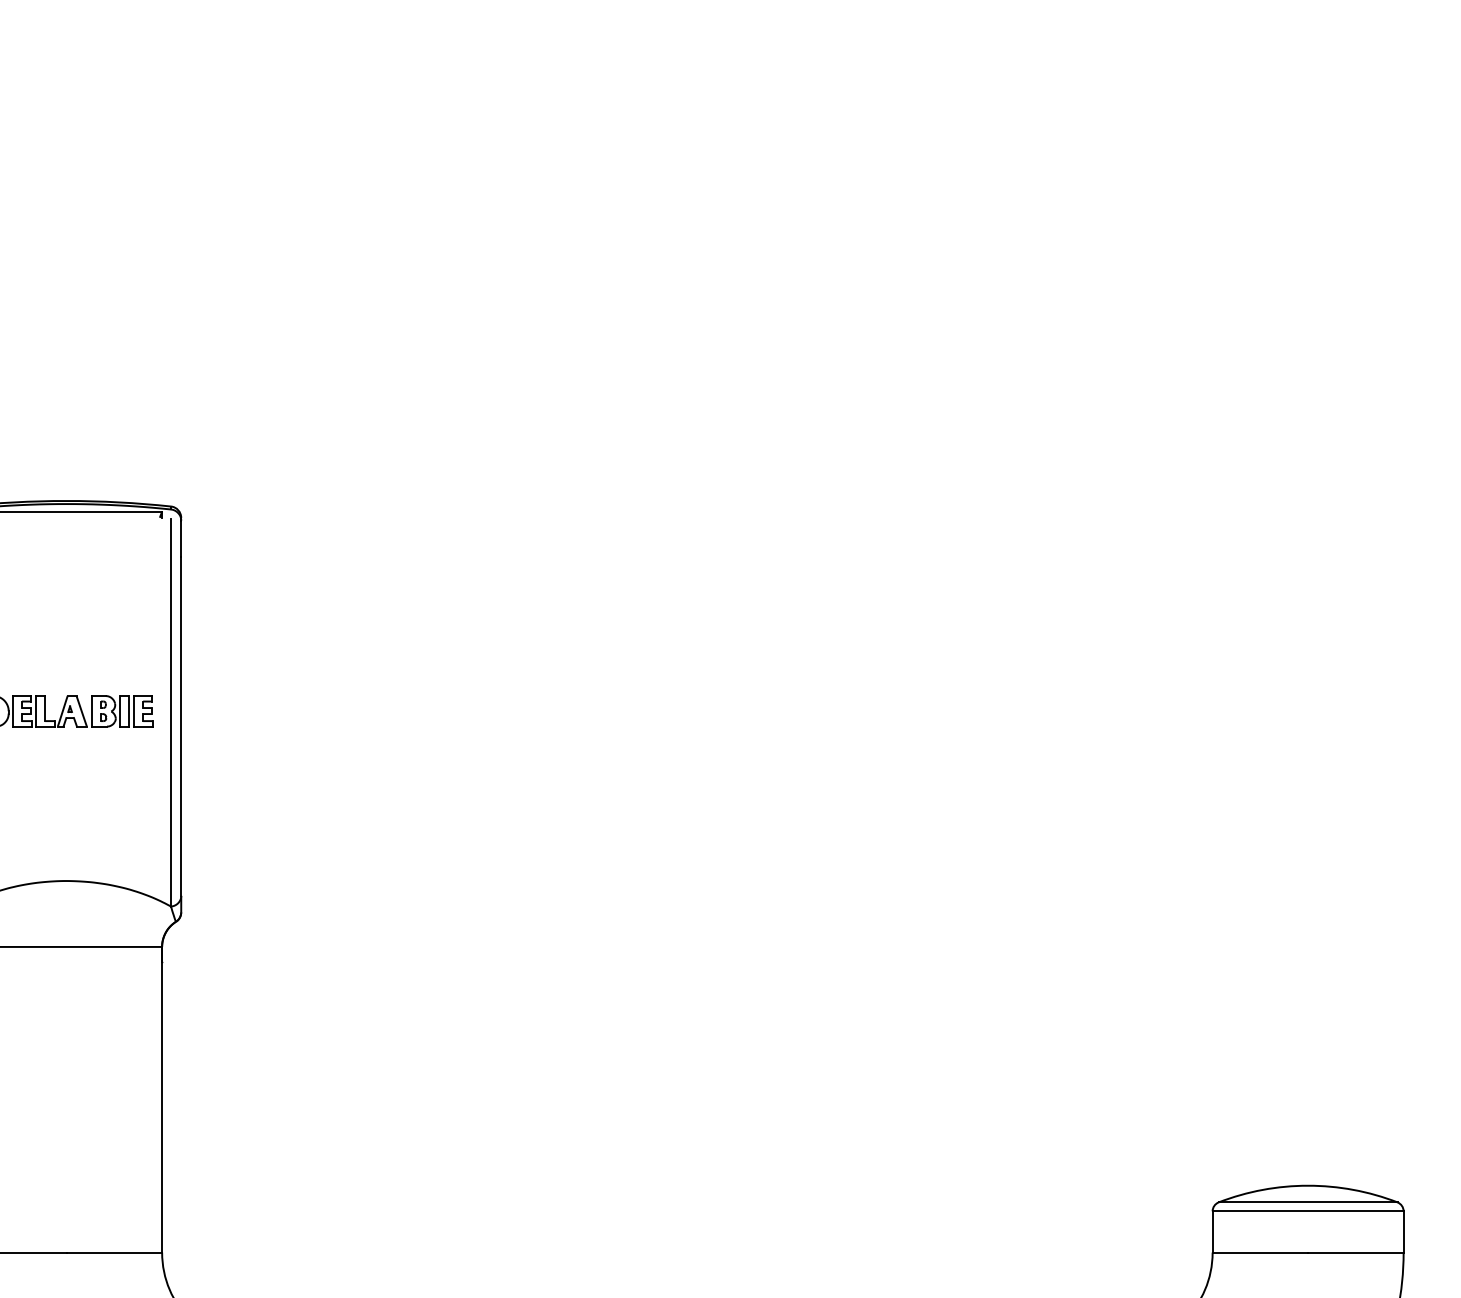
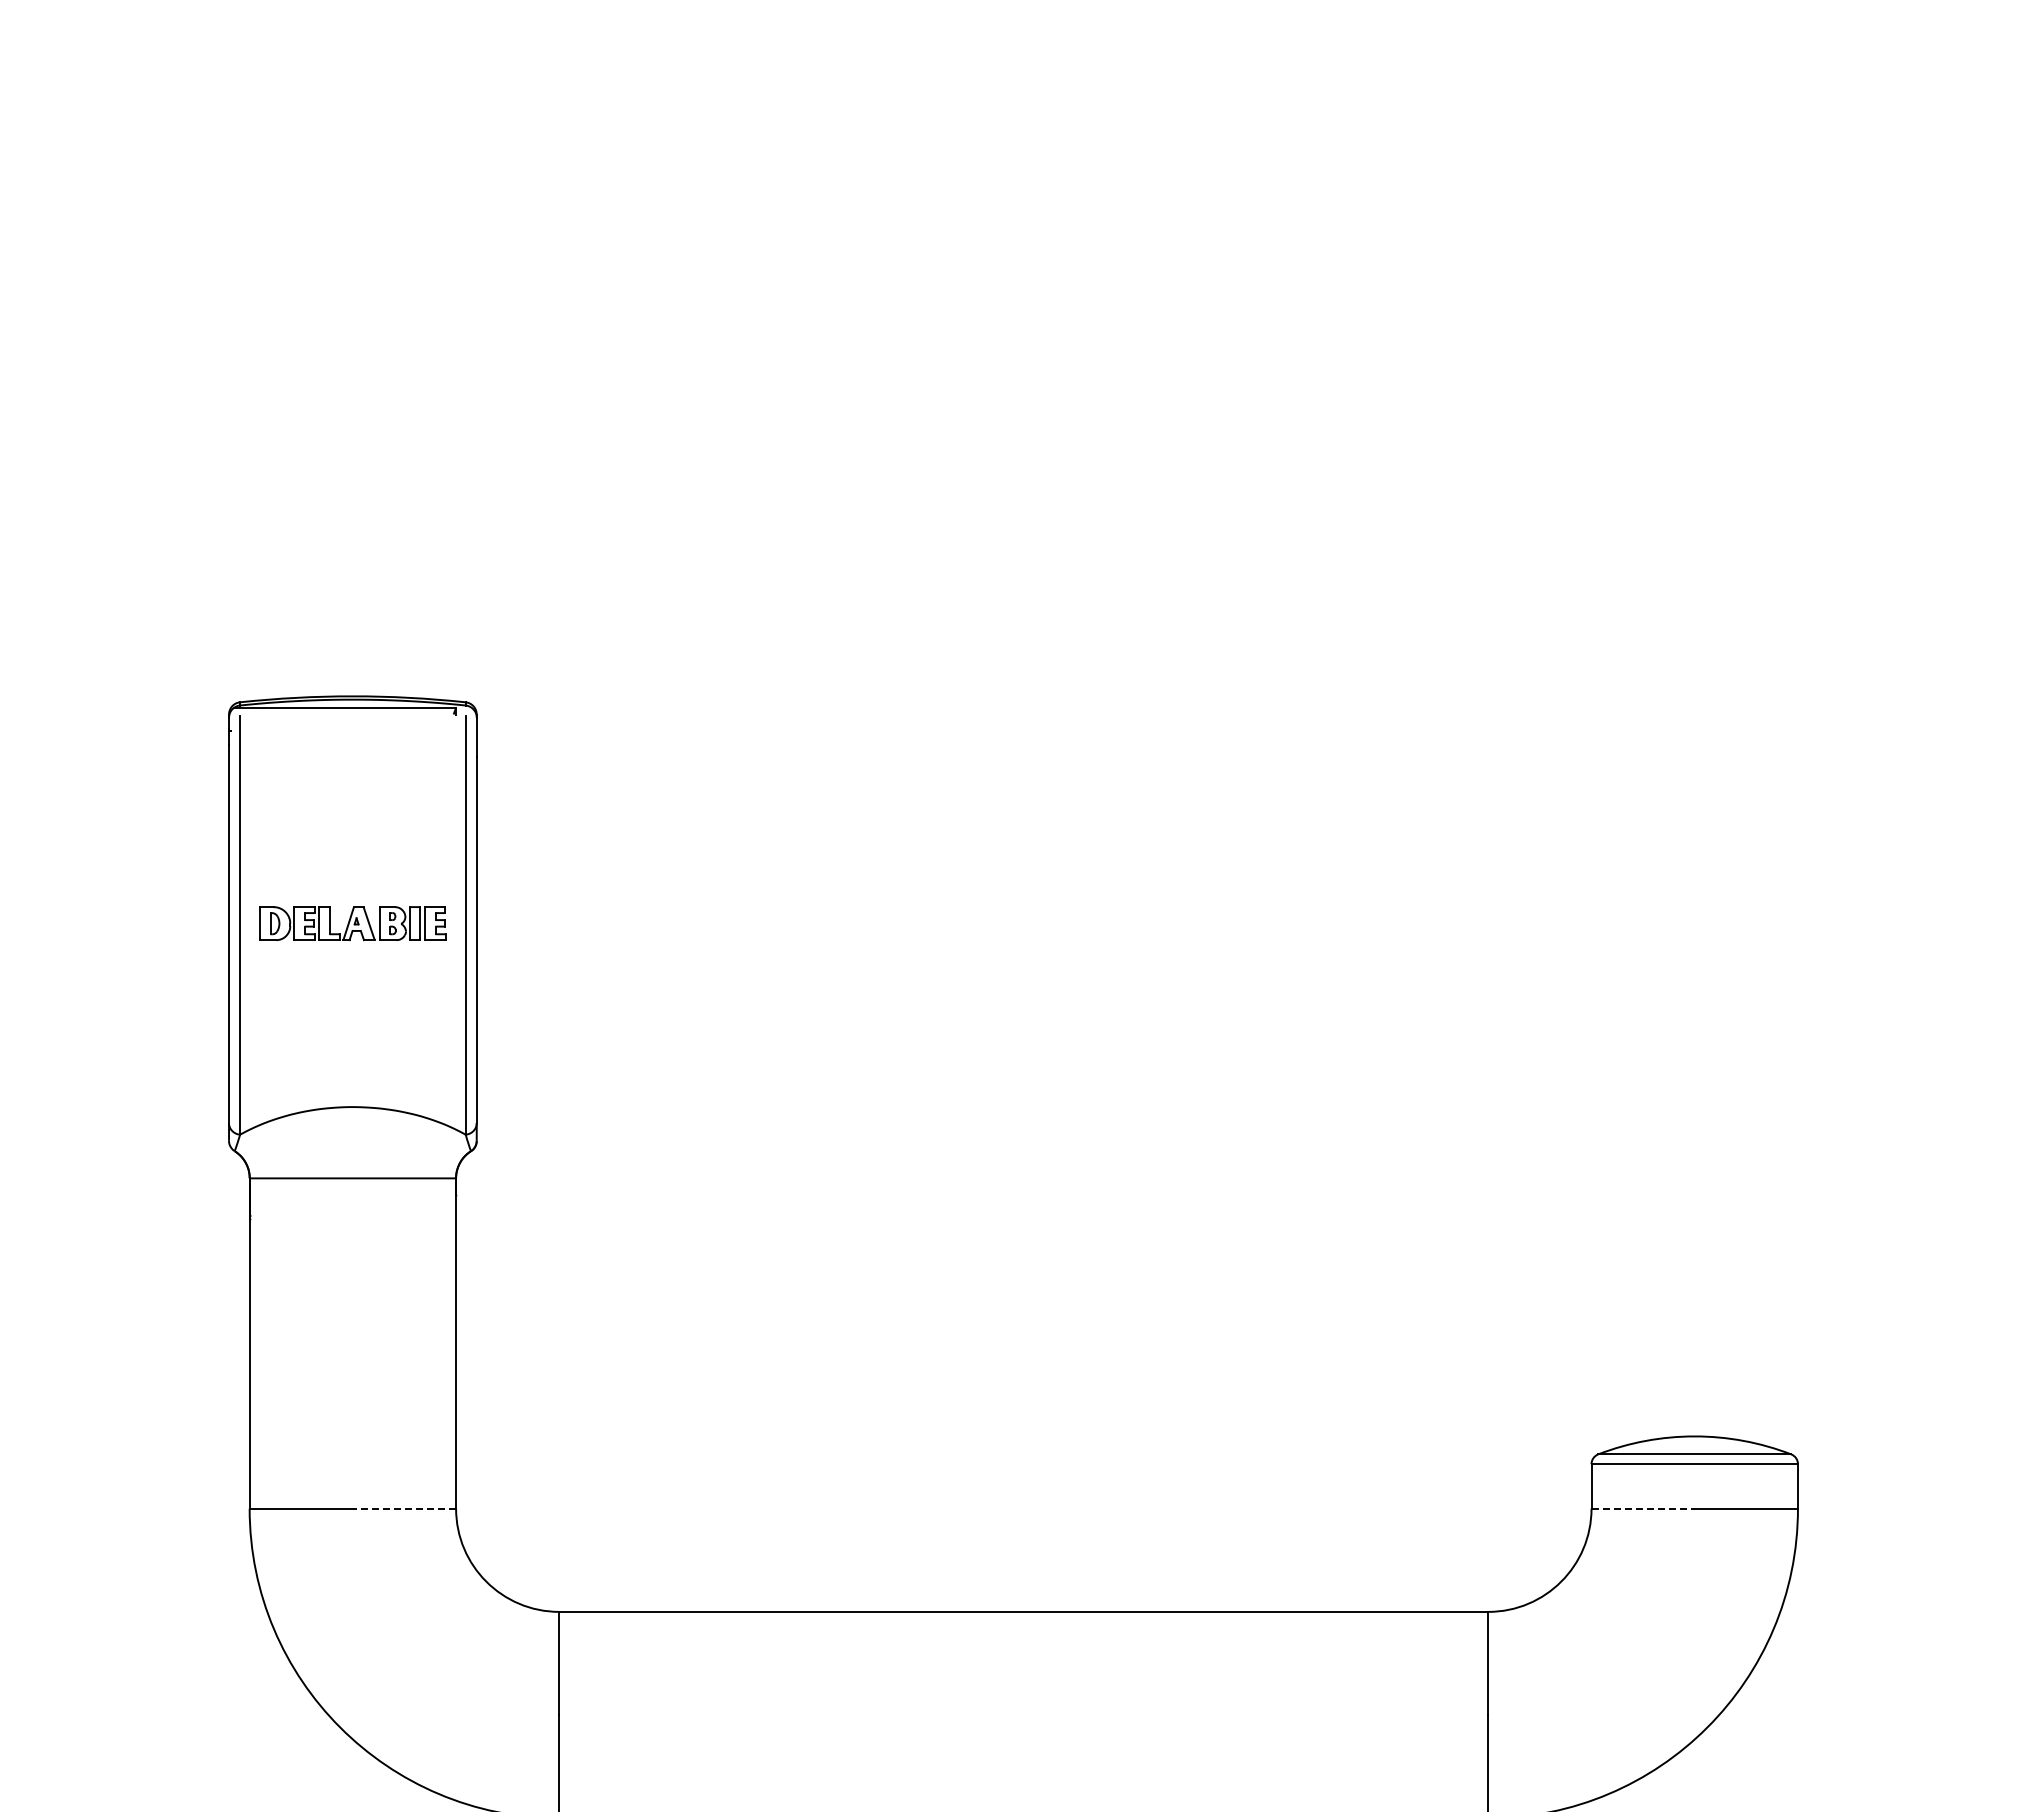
line: (114, 1252) -> (404, 1508), solid -> dashed
line: (1260, 1252) -> (1643, 1508), solid -> dashed

